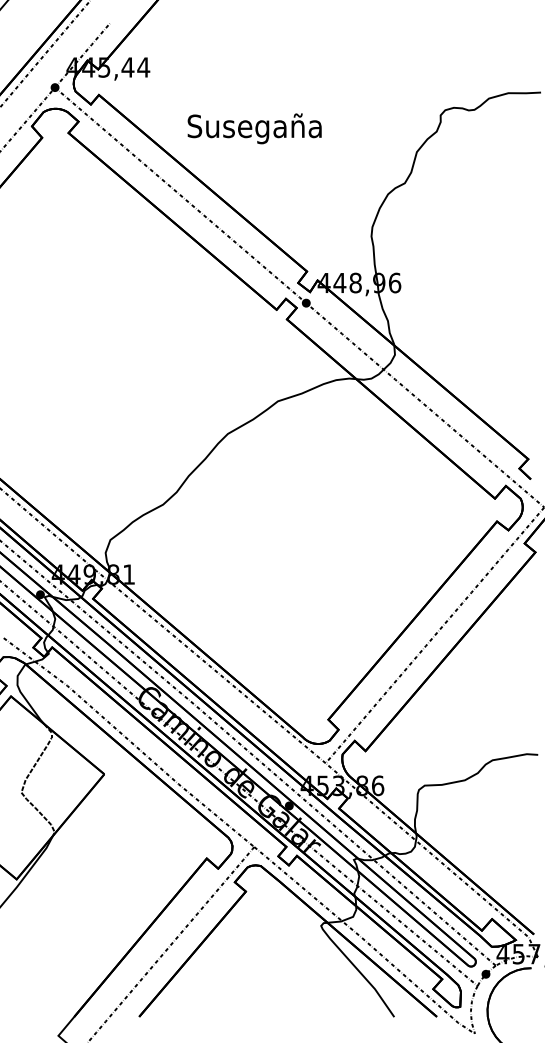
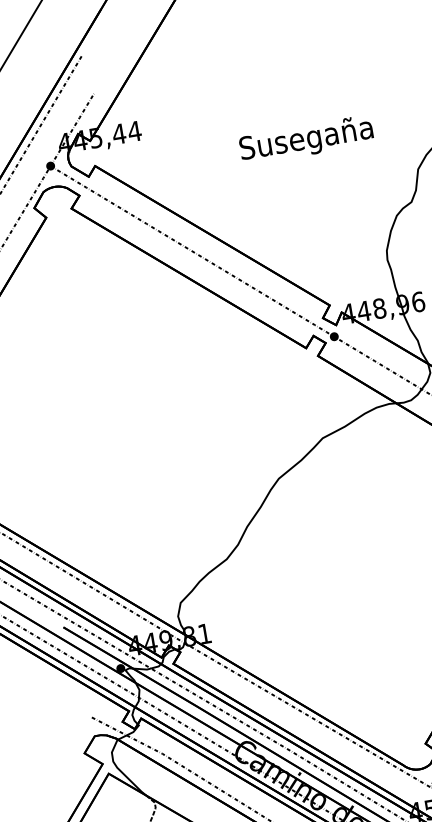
text: (254, 128) -> (306, 139), moved

